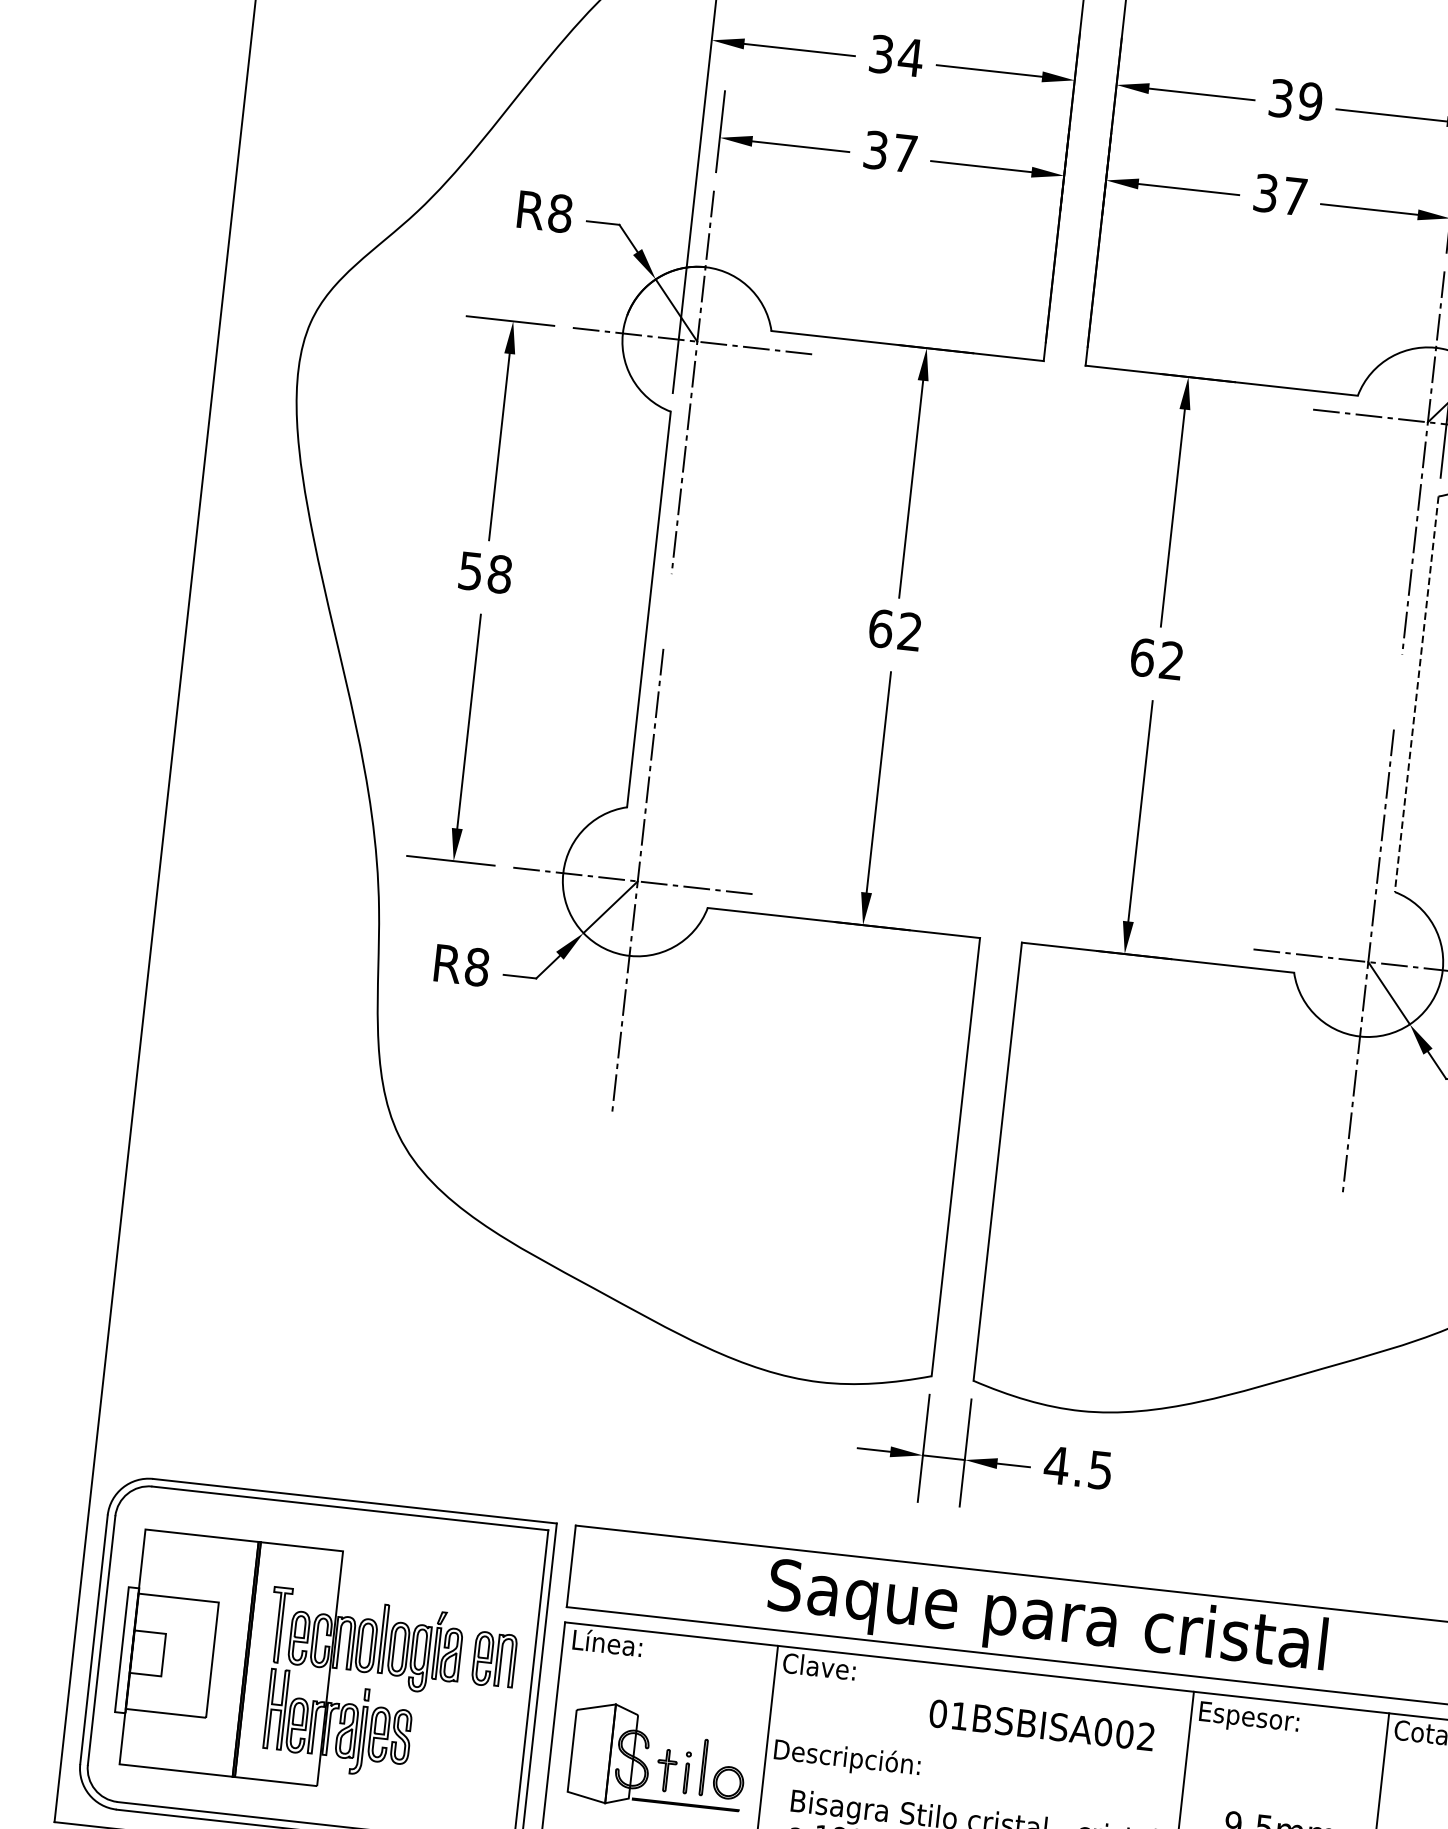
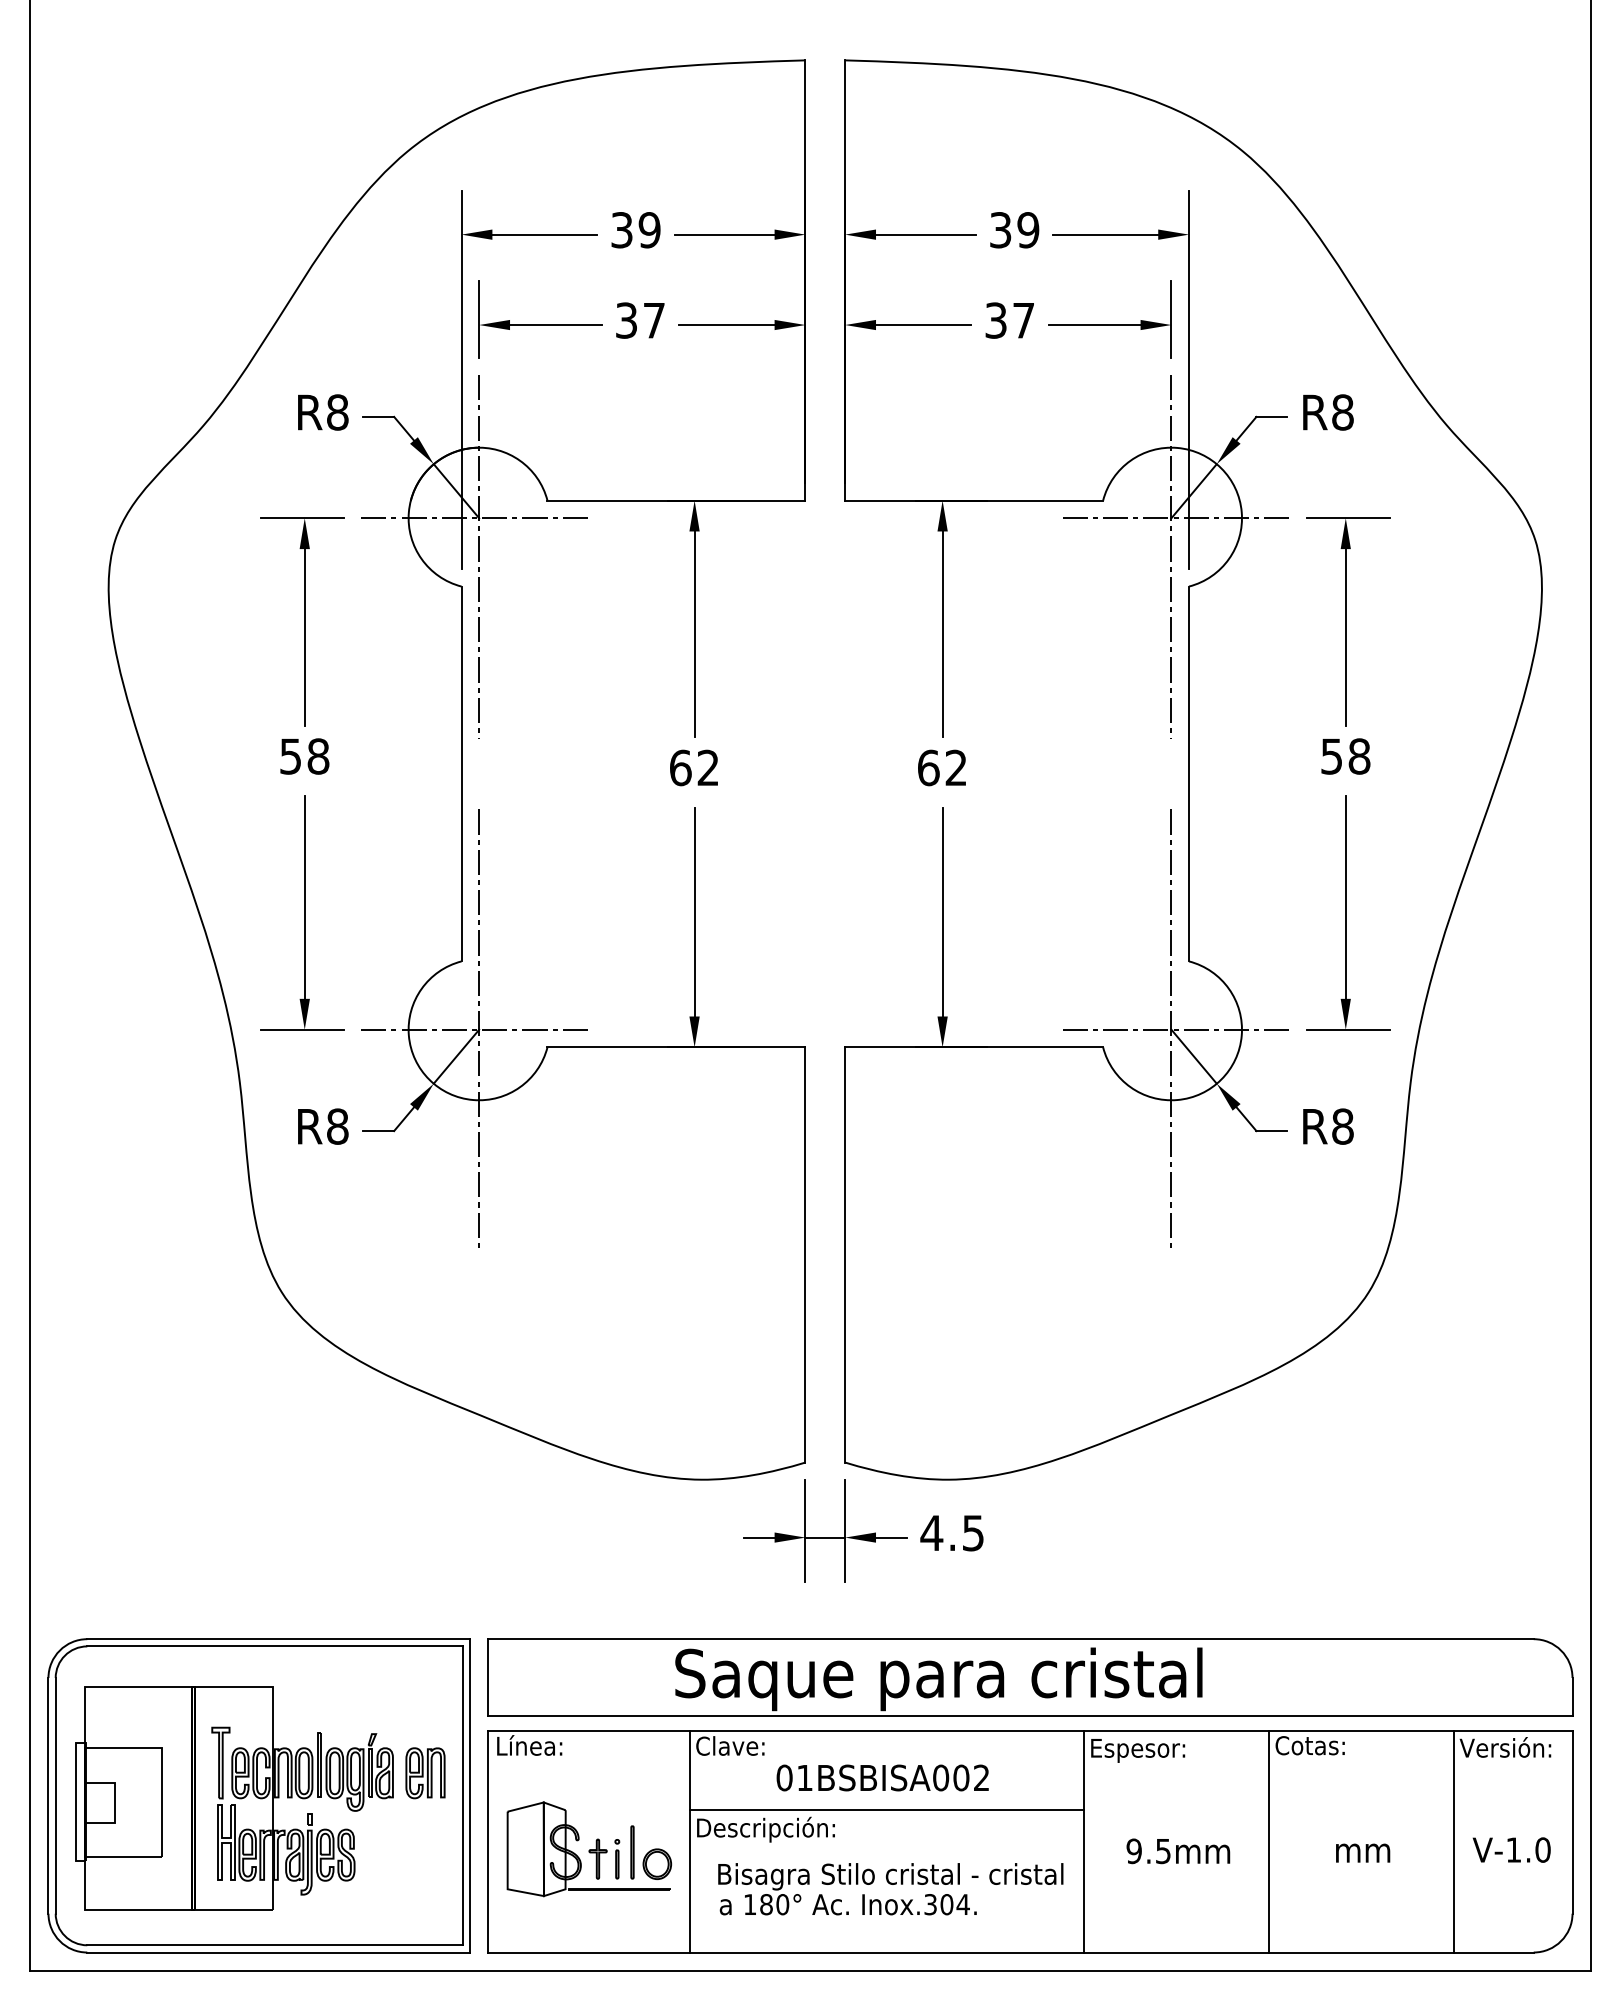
text: (910, 57) -> (649, 230), 34 -> 39
line: (1417, 694) -> (1189, 774), dashed -> solid
text: (1041, 1724) -> (882, 1777), moved
line: (976, 1752) -> (886, 1810), added

